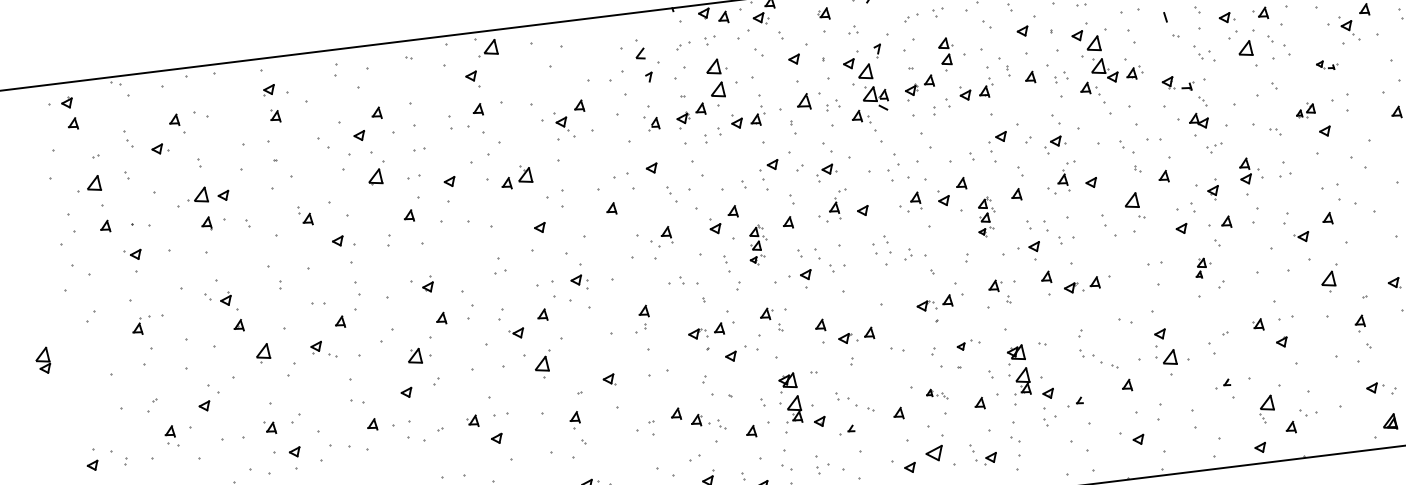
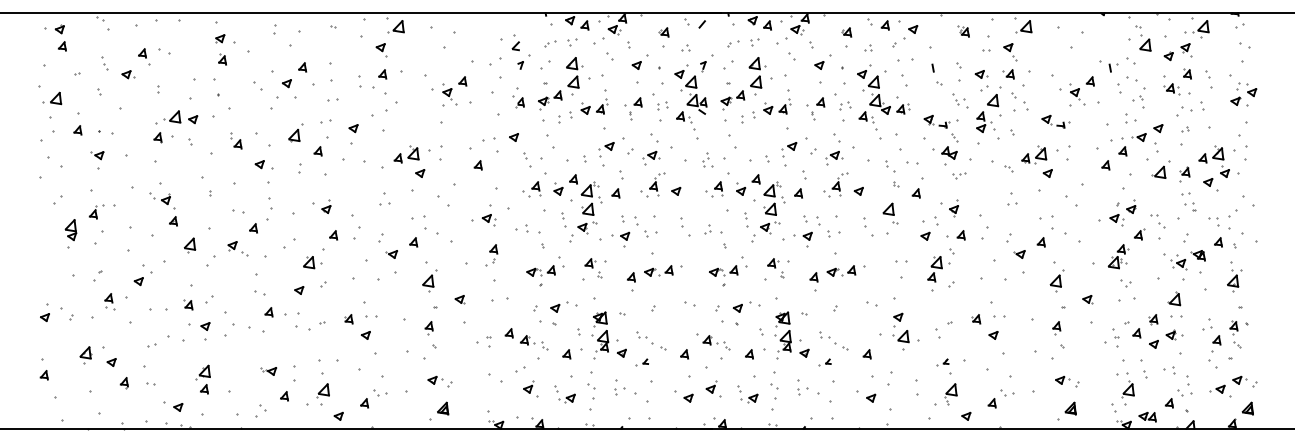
part: (947, 54) -> (757, 76), size x1.43
part: (1326, 65) -> (1055, 121), size x1.67
part: (1004, 66) -> (810, 112), moved
part: (1305, 109) -> (1034, 154), size x1.67
part: (796, 113) -> (633, 108), size x0.71
part: (897, 166) -> (707, 159), size x0.62
part: (1250, 169) -> (985, 121), moved
part: (376, 173) -> (295, 132), moved
part: (516, 177) -> (406, 154), moved
part: (89, 184) -> (52, 98), moved
part: (202, 195) -> (176, 117), moved
part: (985, 216) -> (772, 207), size x1.67
part: (660, 237) -> (531, 189), moved
part: (887, 243) -> (746, 219), moved
part: (757, 244) -> (589, 207), size x1.67
part: (1203, 268) -> (938, 269), size x1.67
part: (1328, 278) -> (1056, 280), moved
part: (578, 282) -> (488, 220), moved
part: (1046, 282) -> (813, 281), moved
part: (855, 335) -> (658, 270), moved
part: (968, 344) -> (746, 306), size x1.43
part: (741, 353) -> (563, 306), moved
part: (1098, 358) -> (833, 340), moved
part: (42, 361) -> (70, 230), moved
part: (543, 363) -> (429, 280), moved
part: (936, 393) -> (716, 342), size x1.67
part: (1266, 409) -> (950, 394), moved
part: (1049, 416) -> (802, 387), moved
part: (939, 451) -> (713, 388), size x0.62

